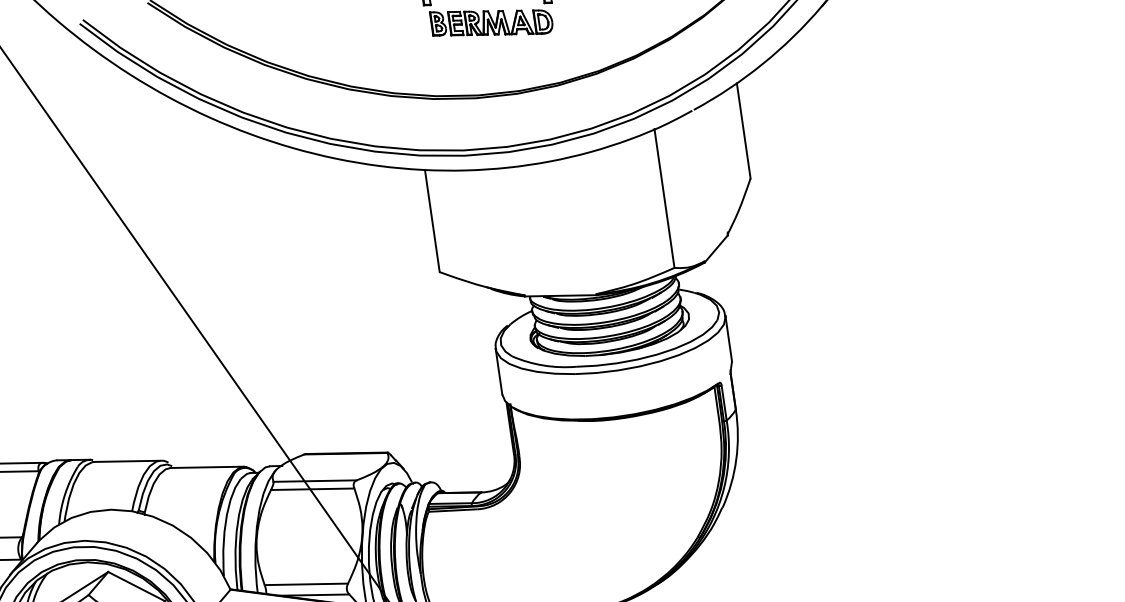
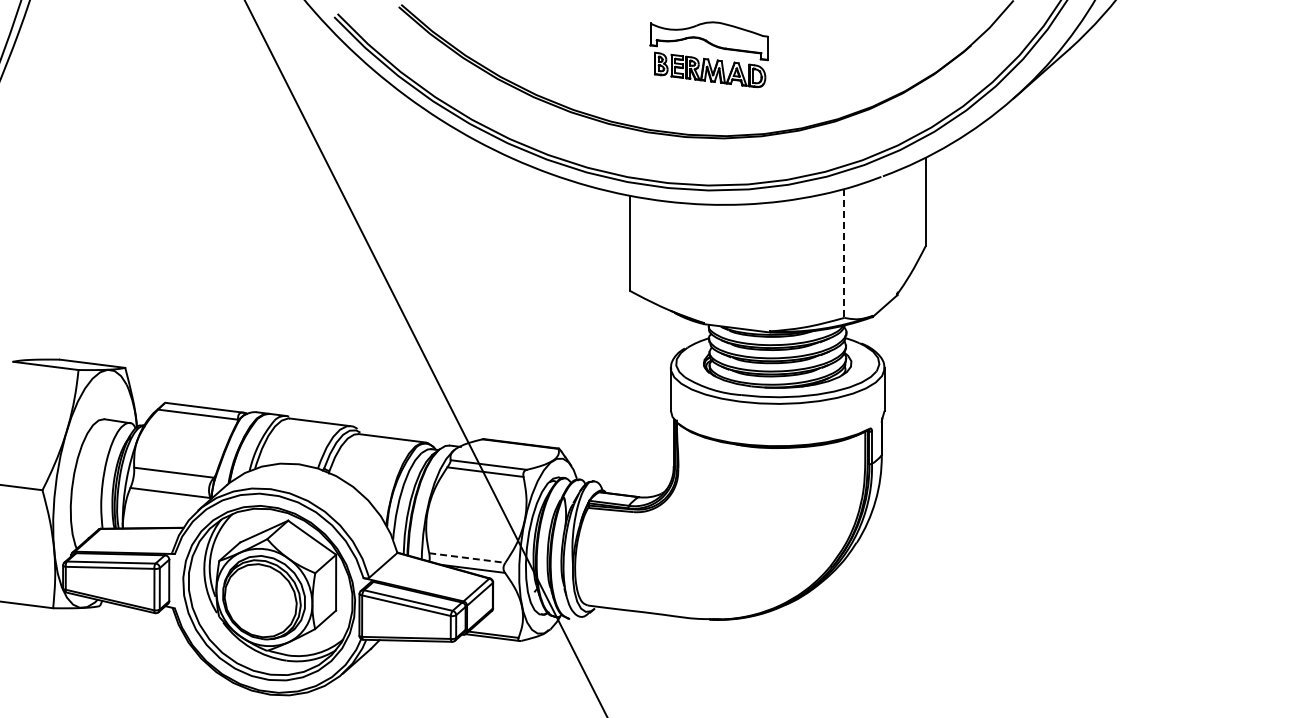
line: (664, 198) -> (844, 253), solid -> dashed
line: (306, 584) -> (467, 558), solid -> dashed

